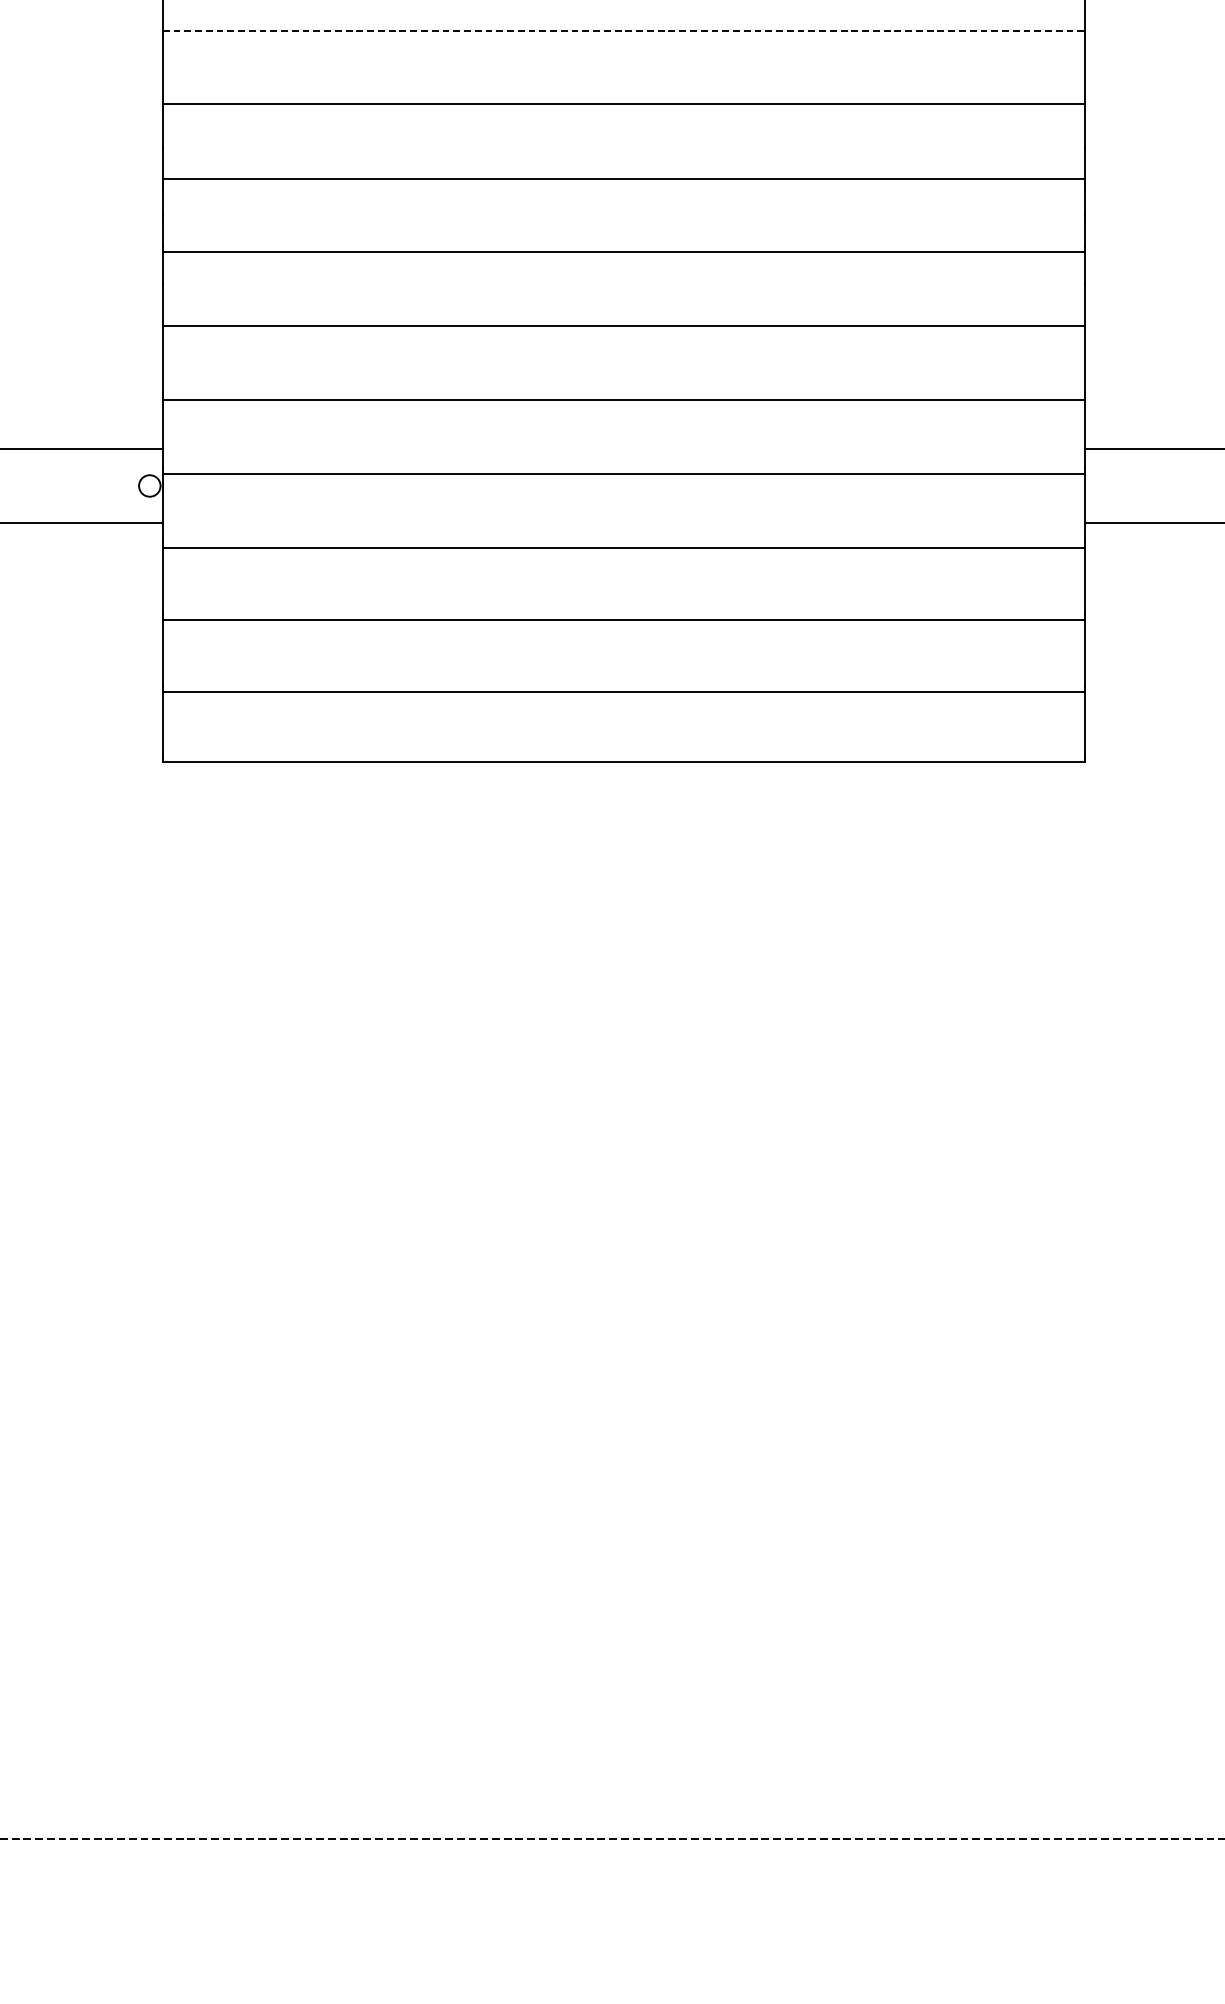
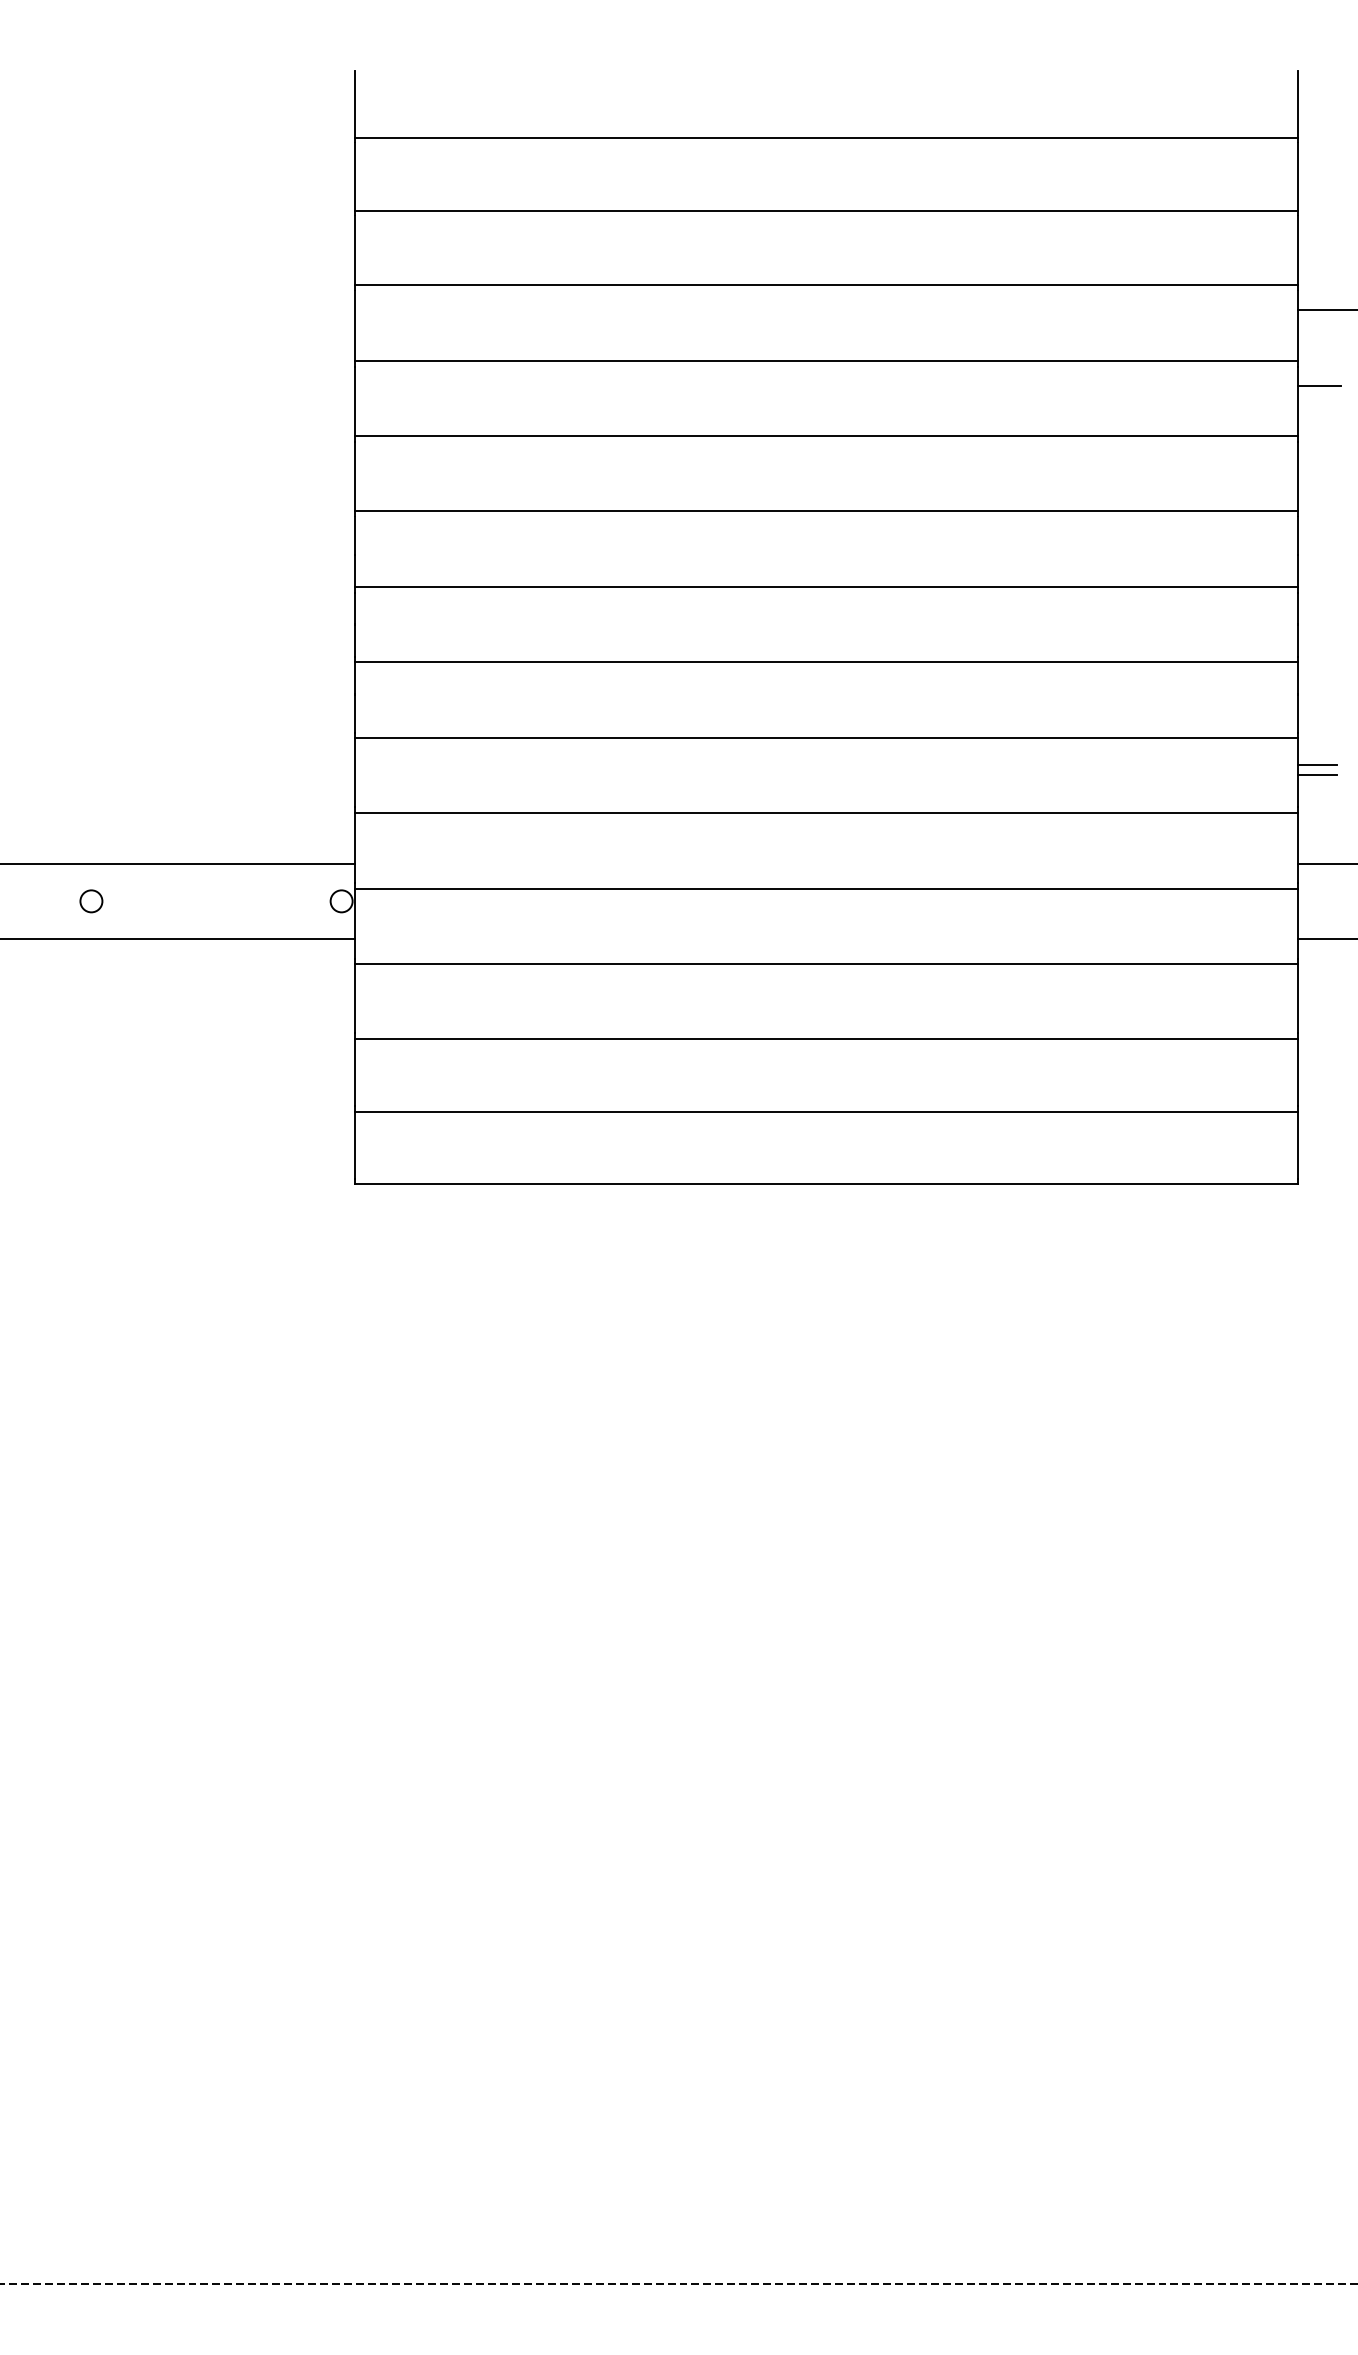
line: (624, 31) -> (826, 436), dashed -> solid
line: (1104, 352) -> (1317, 764), added
line: (1104, 362) -> (1317, 775), added

